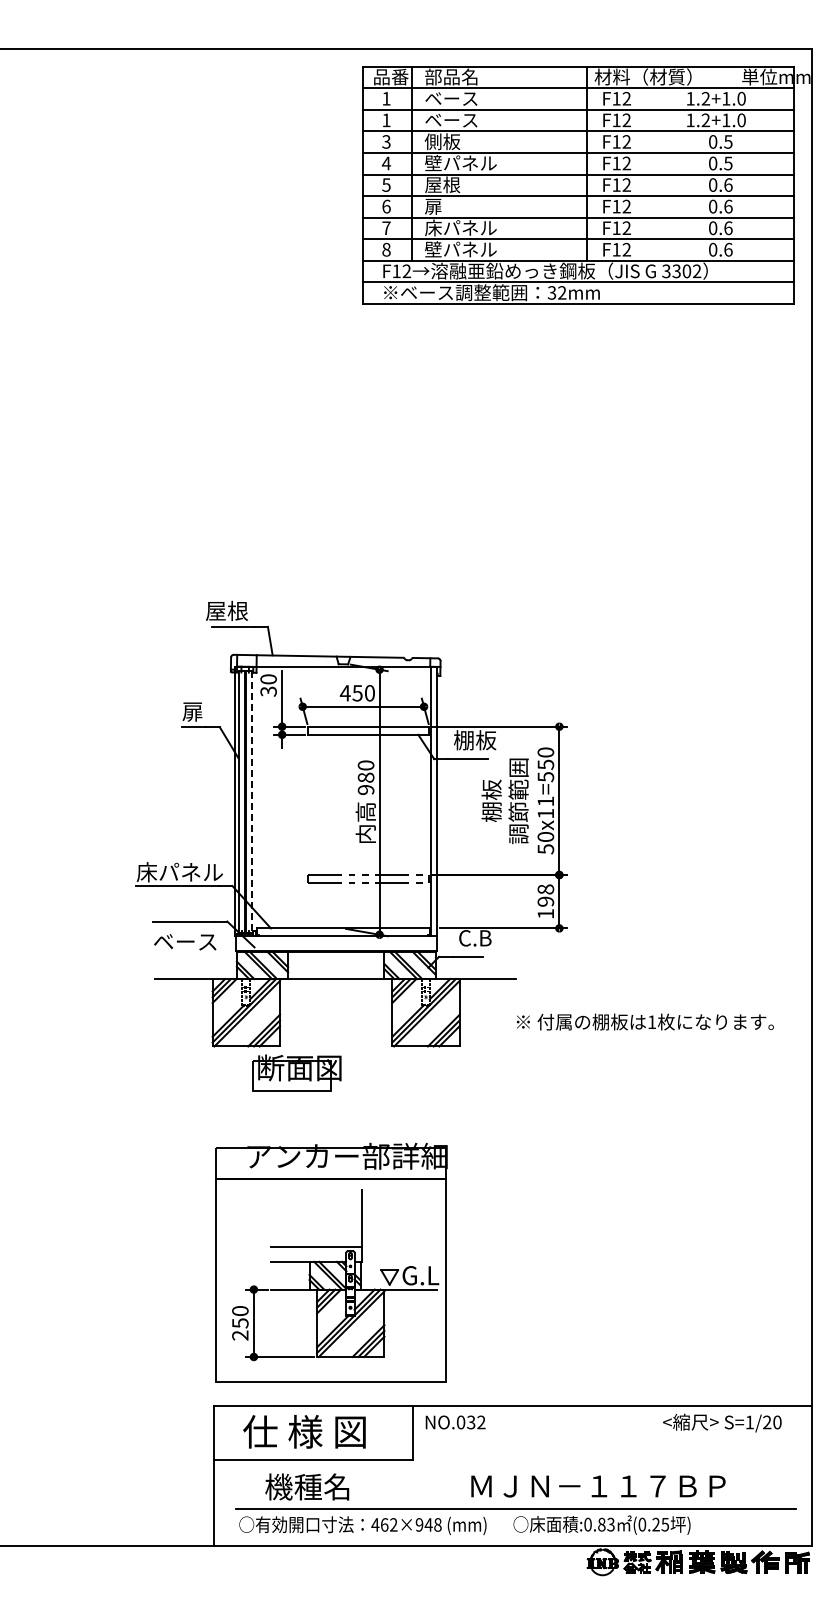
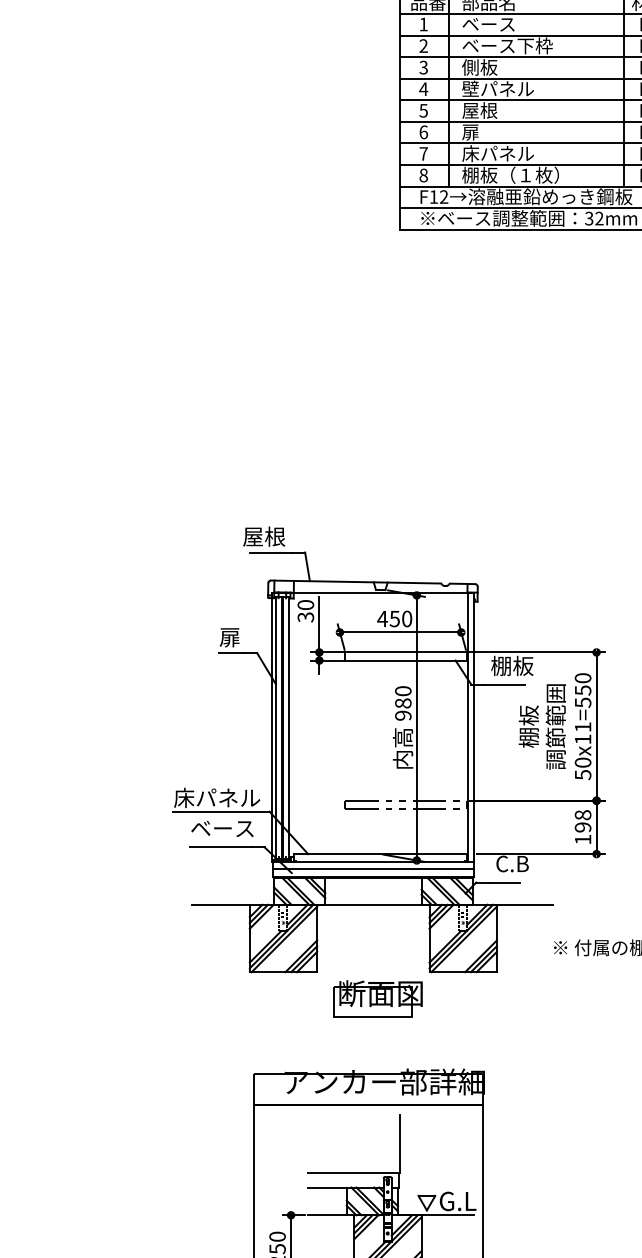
text: (386, 119) -> (423, 45), 1 -> 2
text: (497, 119) -> (534, 45), ベース -> ベース下枠
text: (473, 249) -> (510, 175), 壁パネル -> 棚板（１枚）
line: (252, 802) -> (289, 728), dashed -> solid
text: (185, 942) -> (222, 829), moved
line: (335, 942) -> (372, 868), added
part: (296, 1072) -> (377, 998), moved

